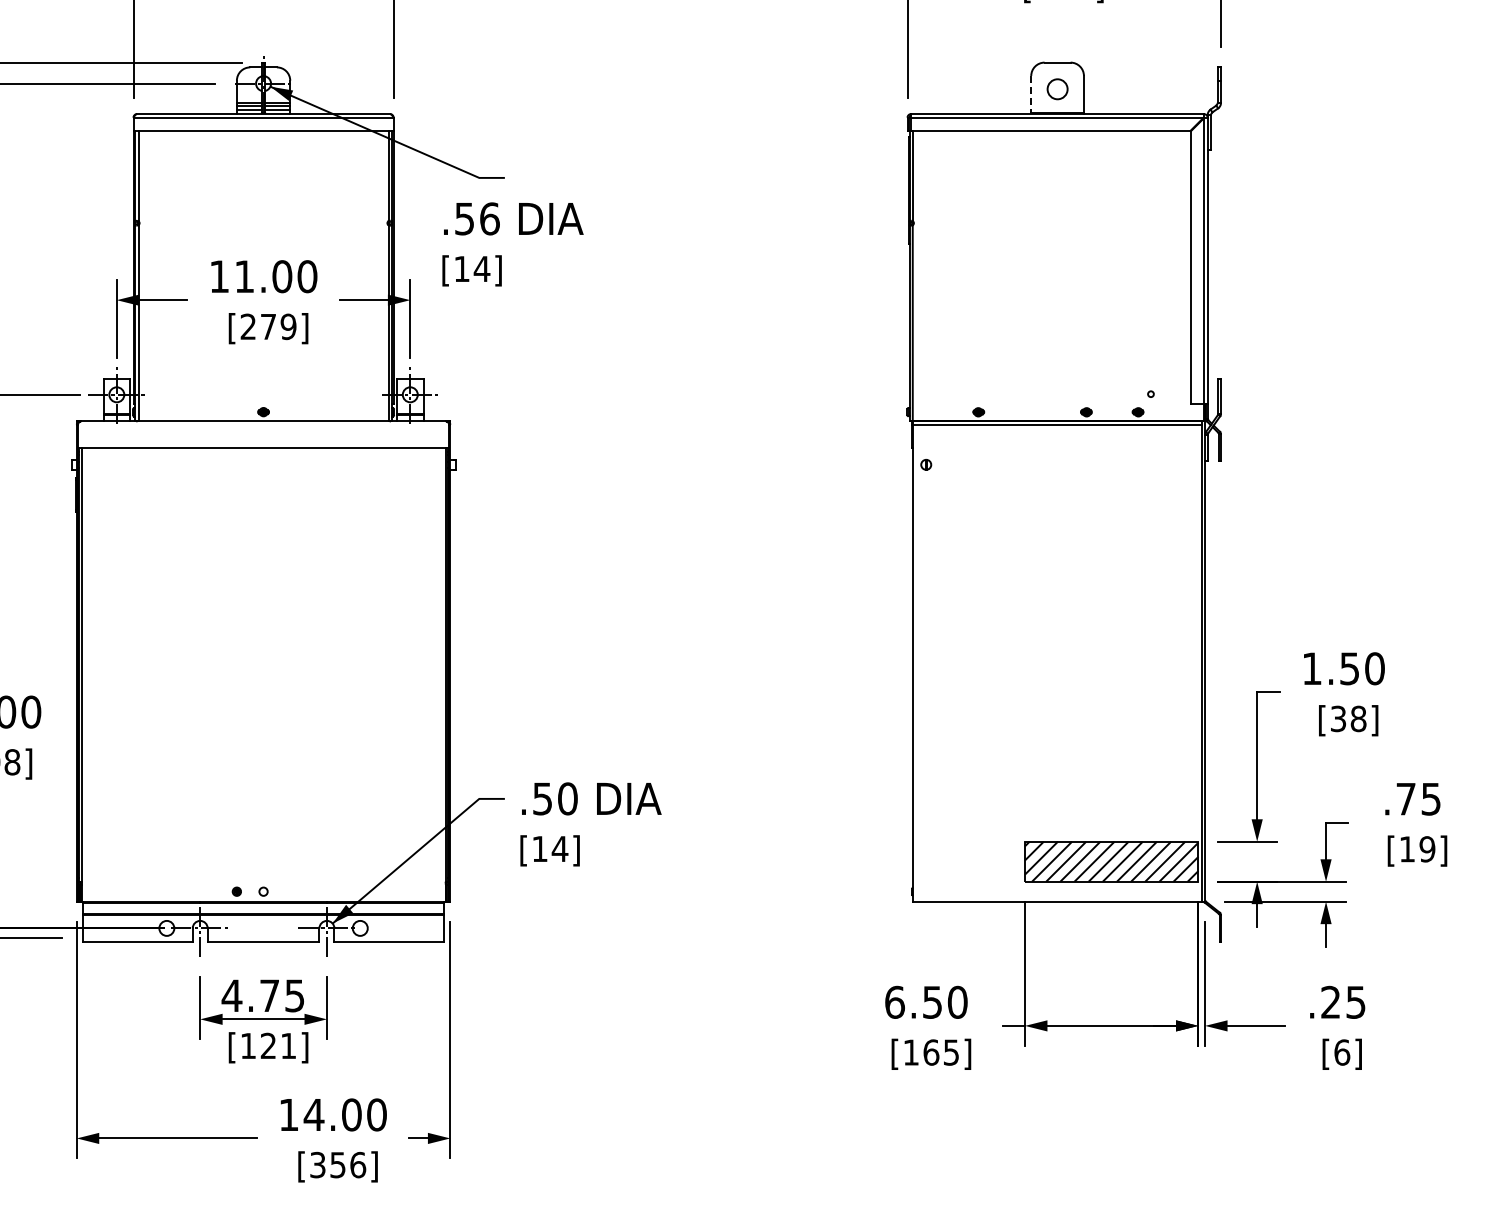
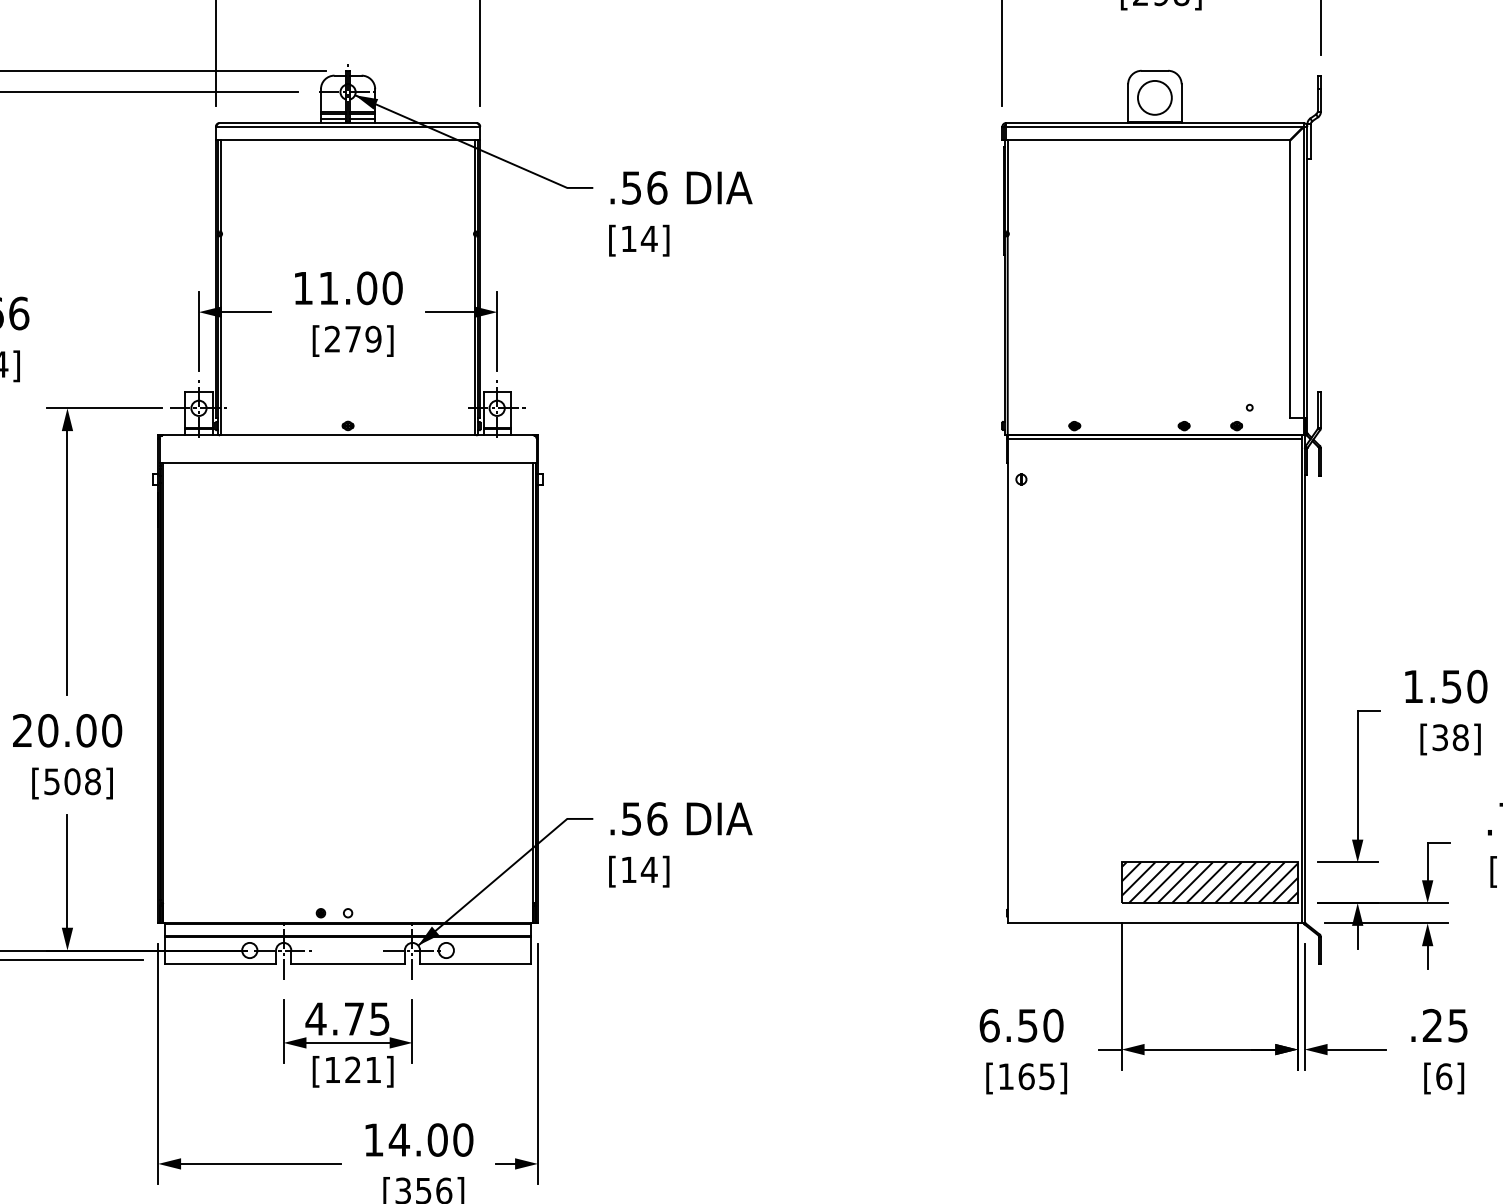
circle: (1057, 88) -> (1154, 97), size x1.67
line: (1031, 95) -> (1128, 104), dashed -> solid
text: (512, 244) -> (680, 213), moved
text: (567, 798) -> (656, 818), .50 -> .56

